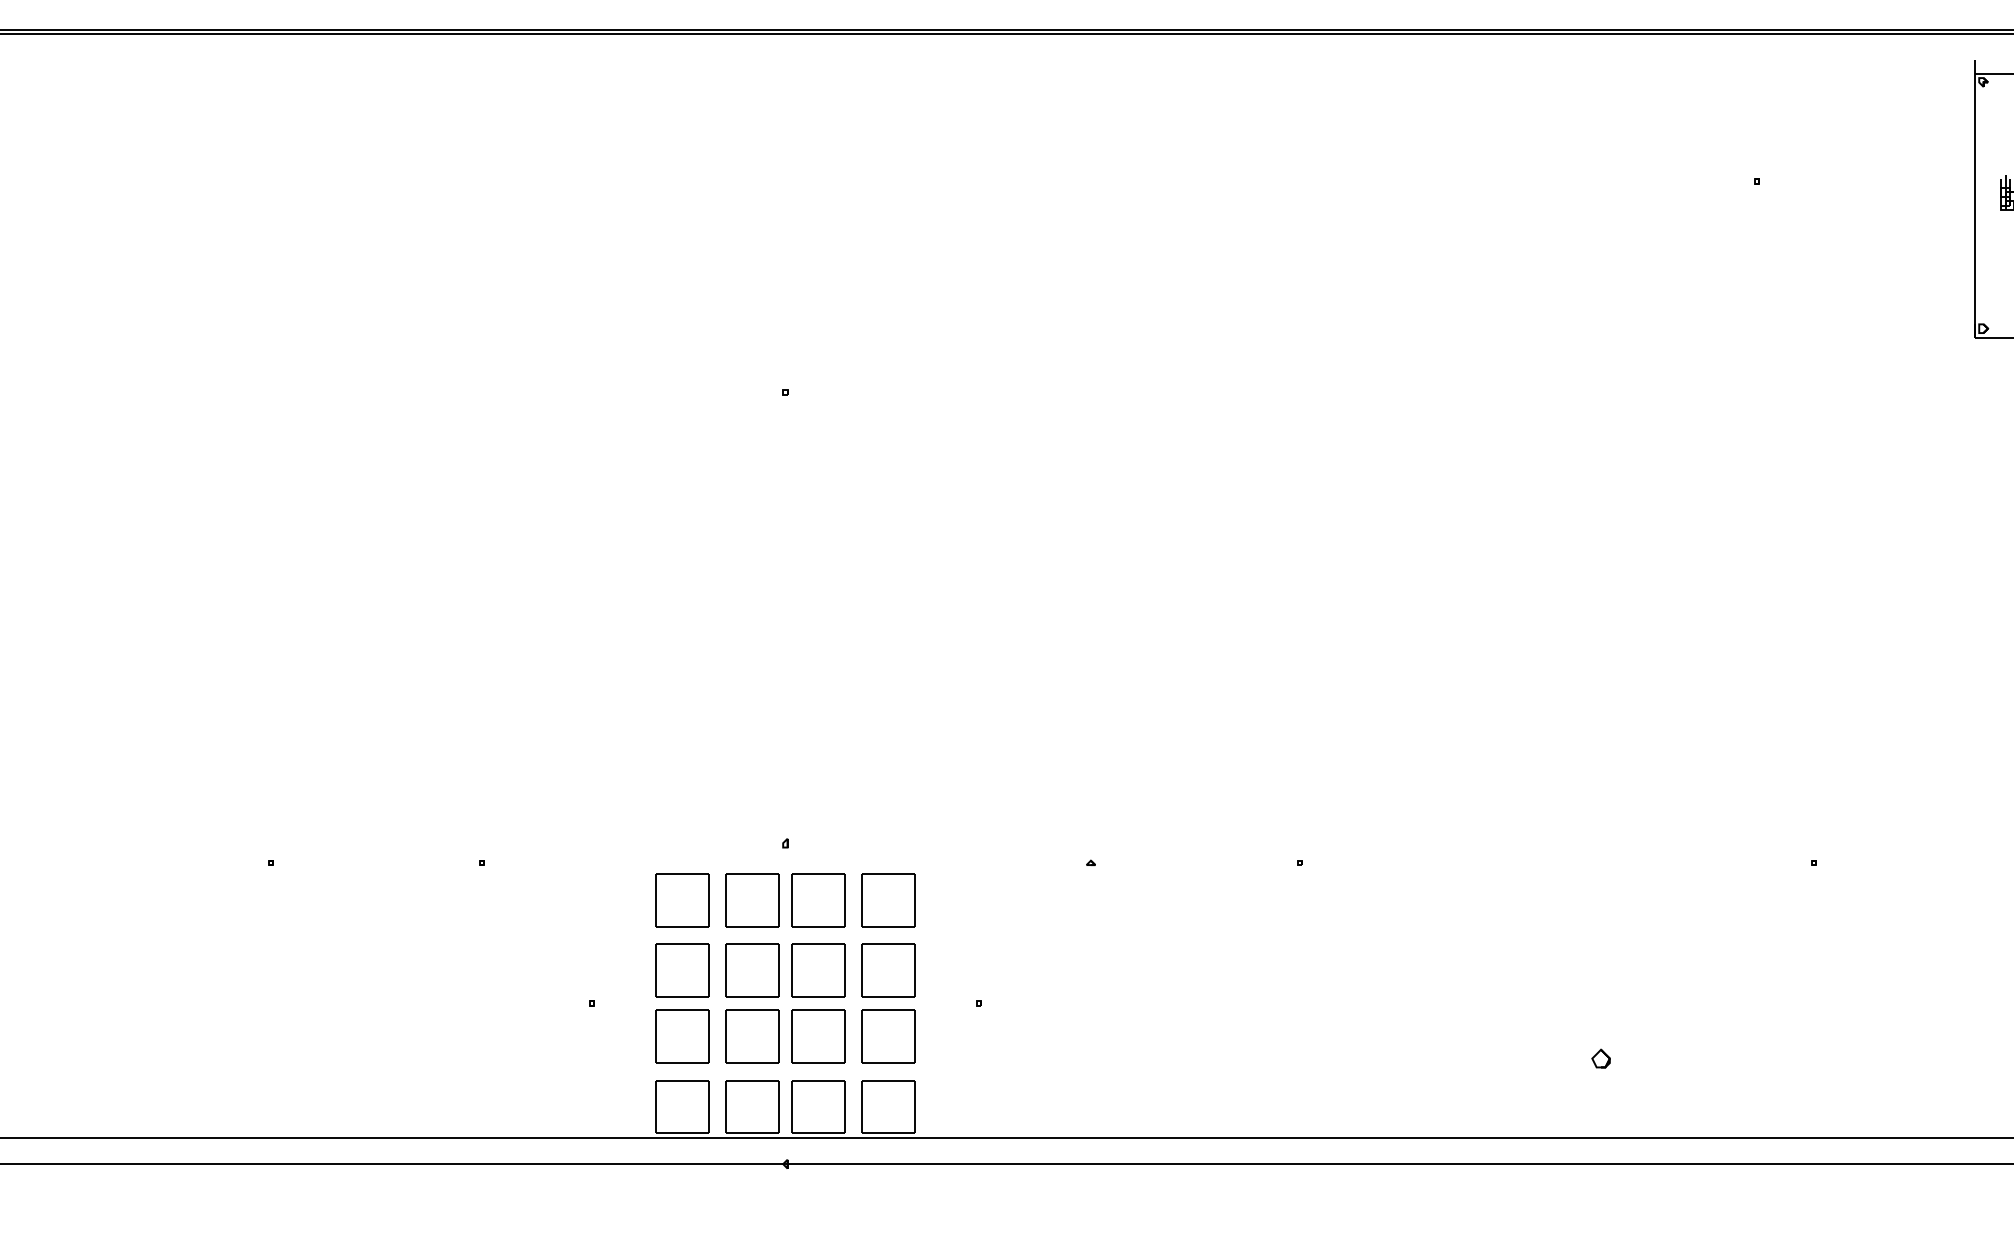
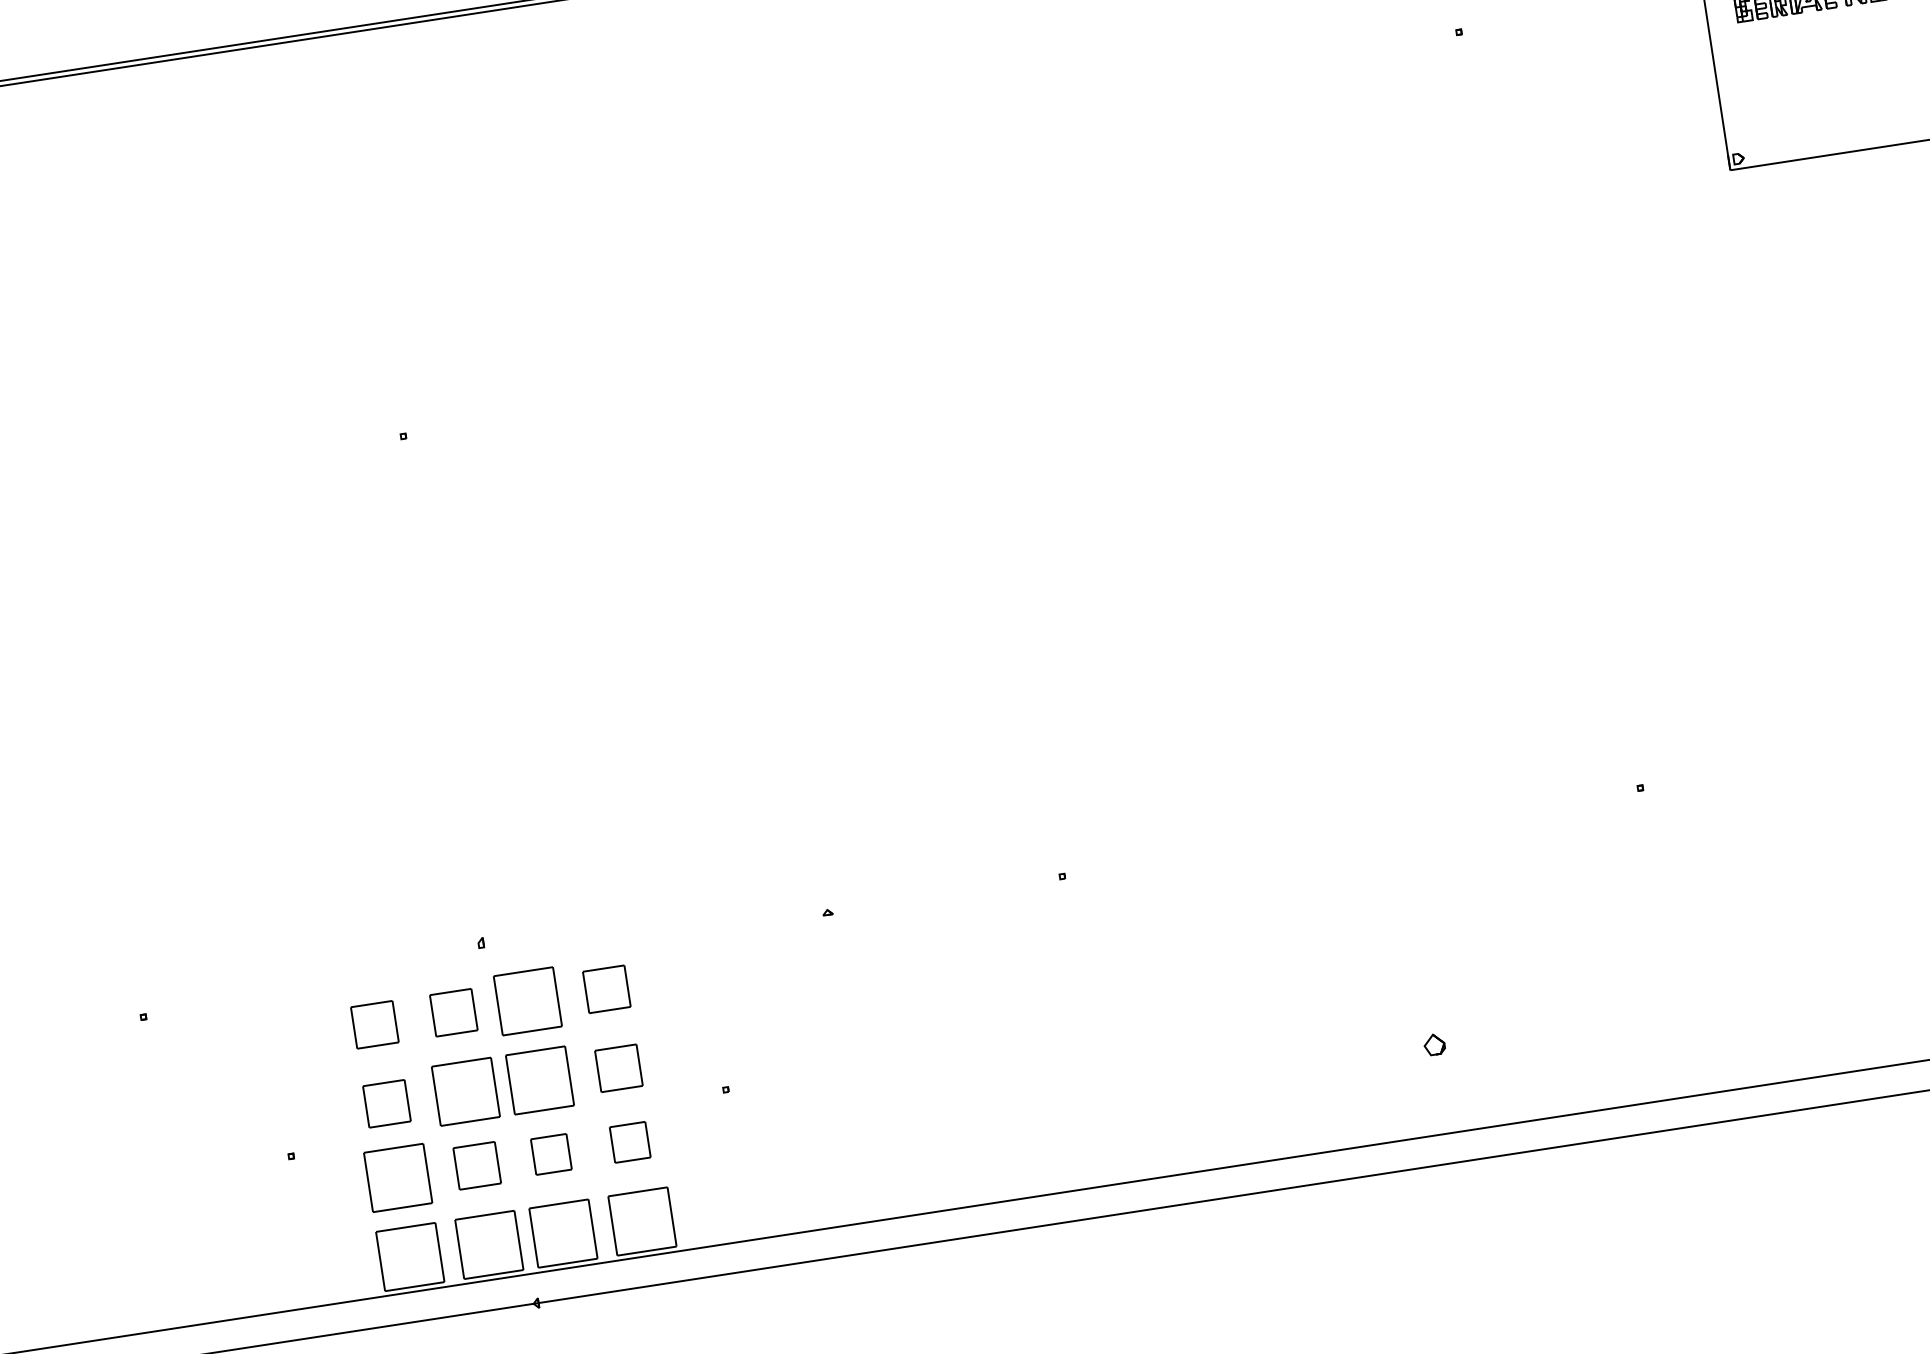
part: (682, 900) -> (375, 1024), size x0.7
part: (752, 900) -> (453, 1012), size x0.7
part: (888, 900) -> (606, 989), size x0.7
part: (682, 970) -> (387, 1103), size x0.7
part: (888, 970) -> (618, 1068), size x0.7
part: (752, 1036) -> (477, 1165), size x0.7
part: (818, 1036) -> (551, 1154), size x0.6
part: (888, 1036) -> (630, 1142), size x0.6

